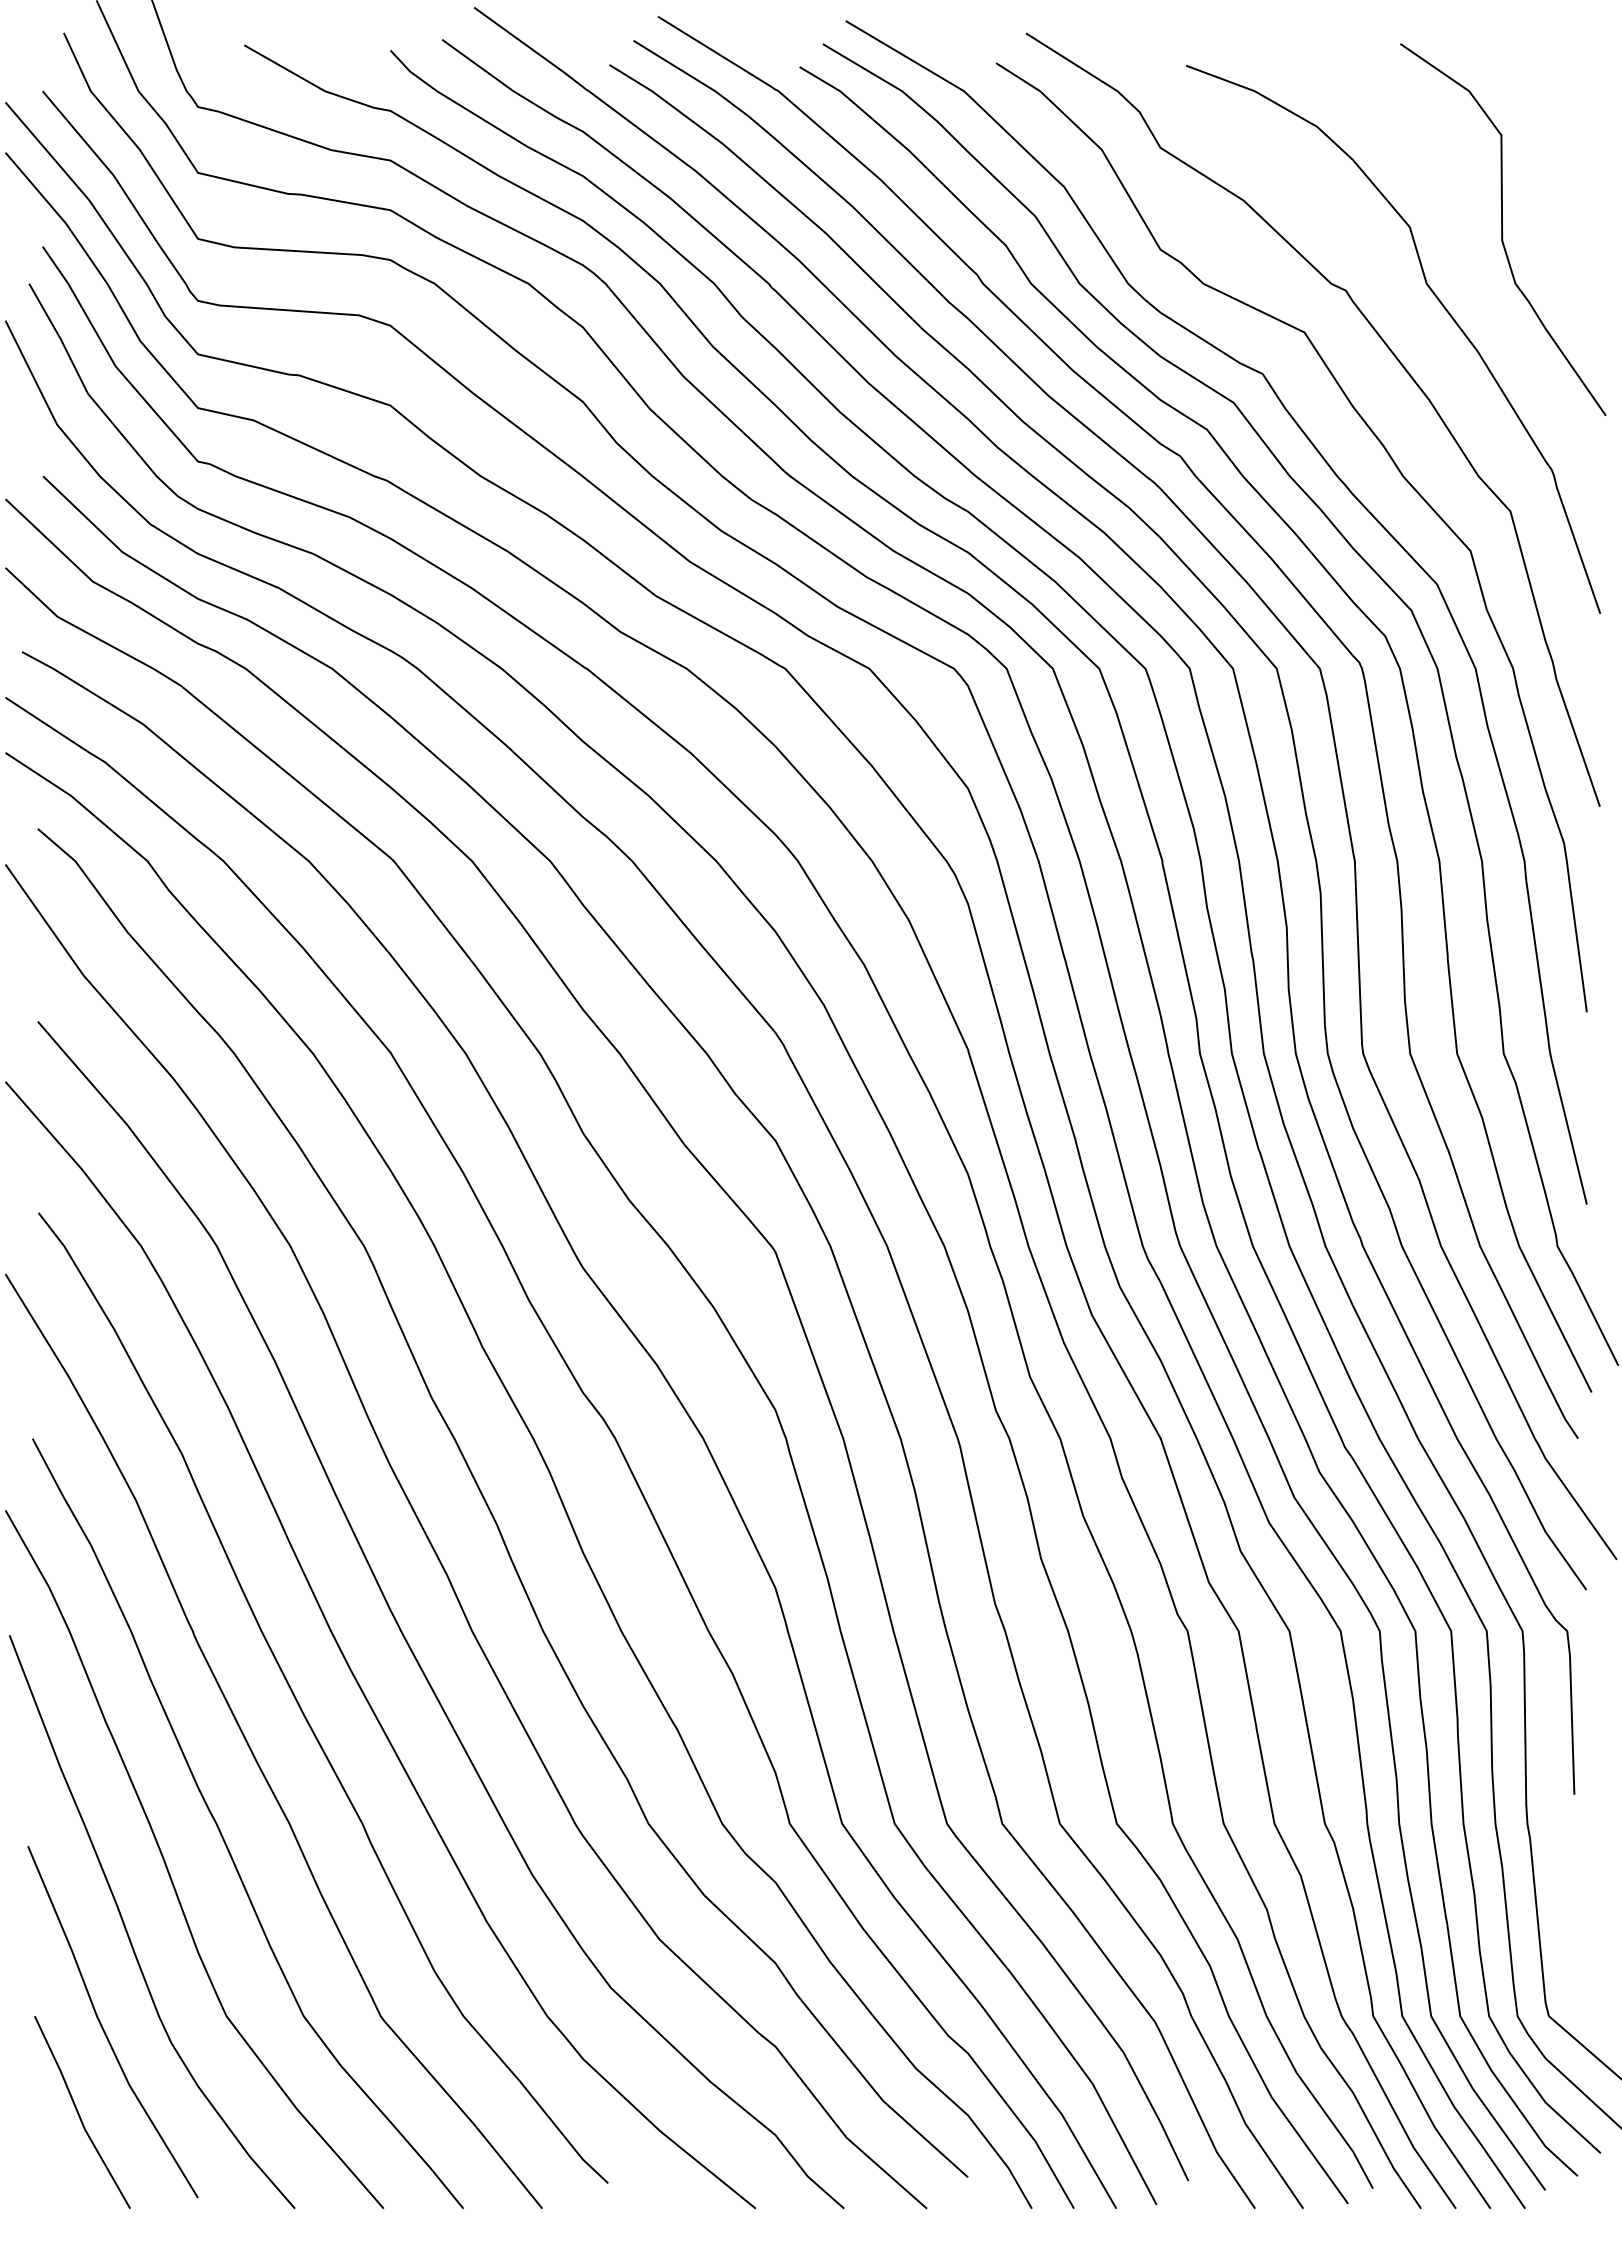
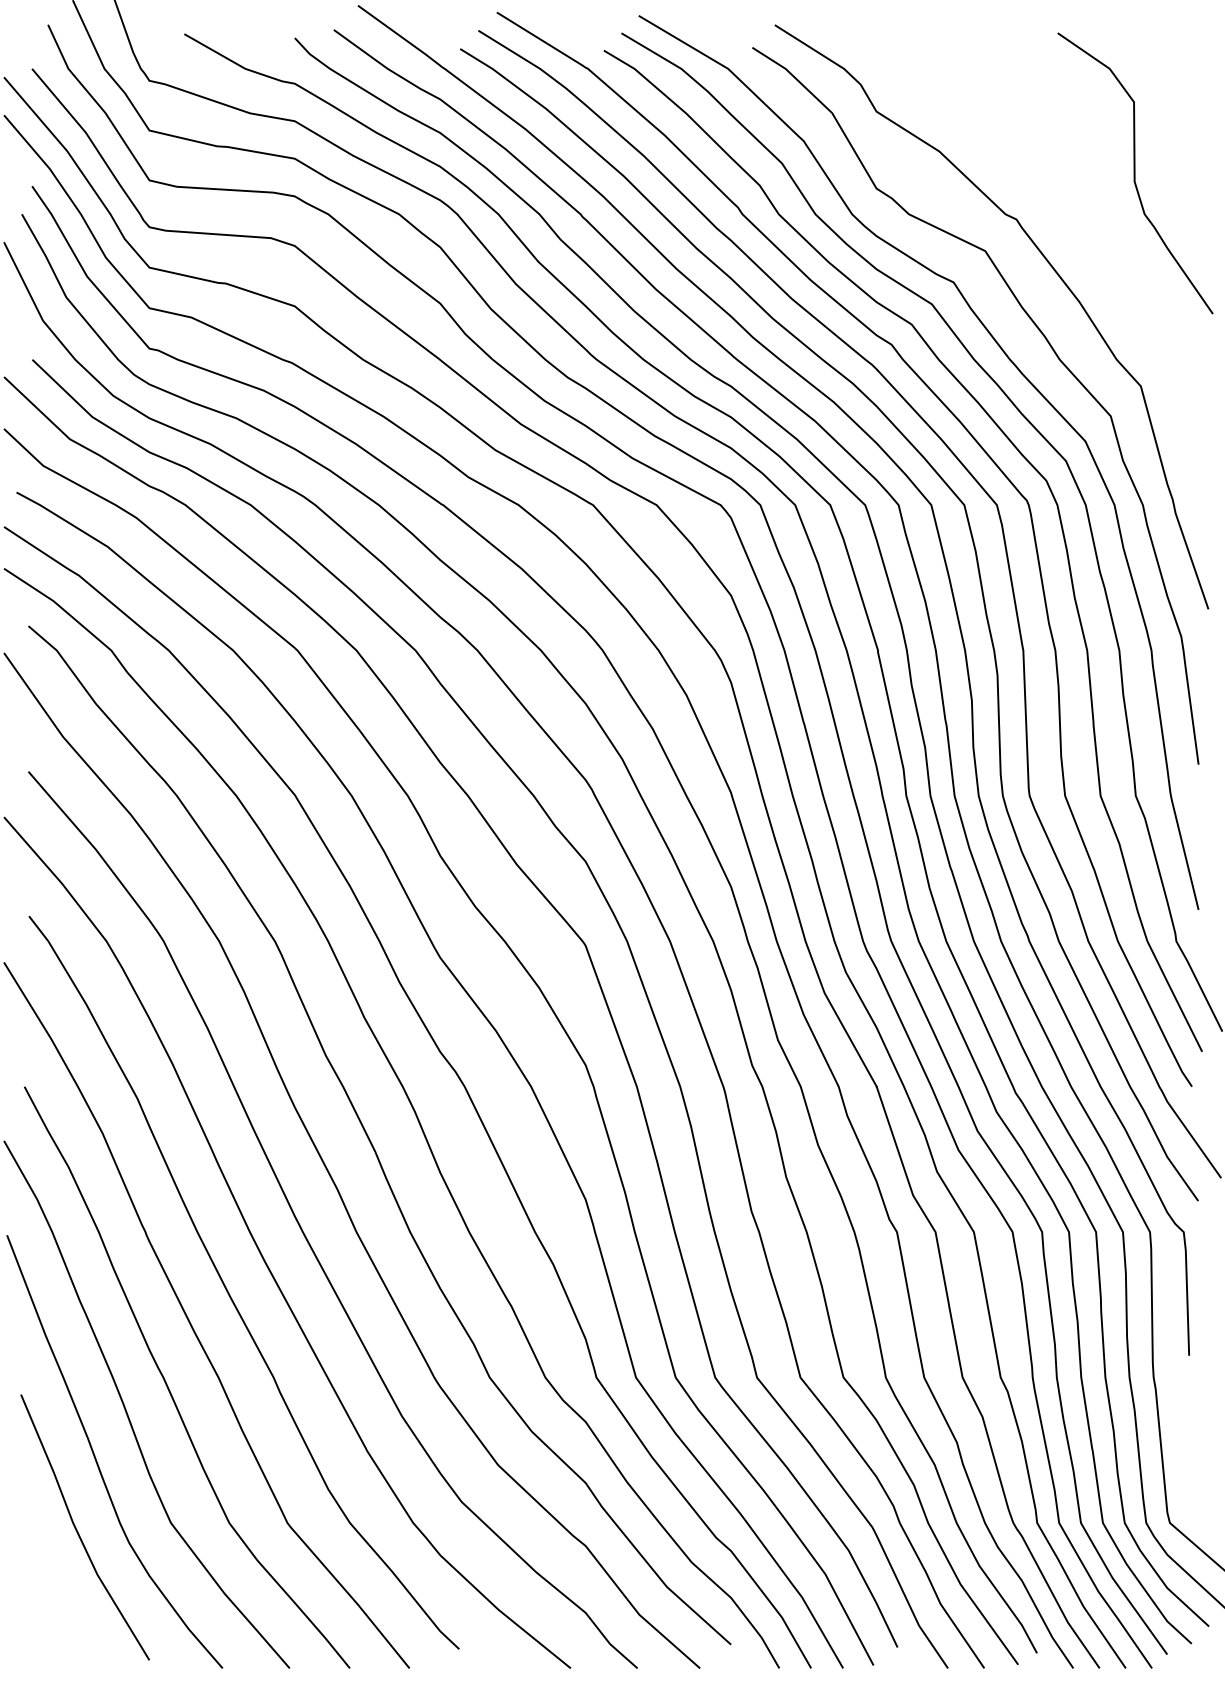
curve: (1441, 305) -> (1088, 230), removed
line: (79, 2113) -> (59, 1596), removed

